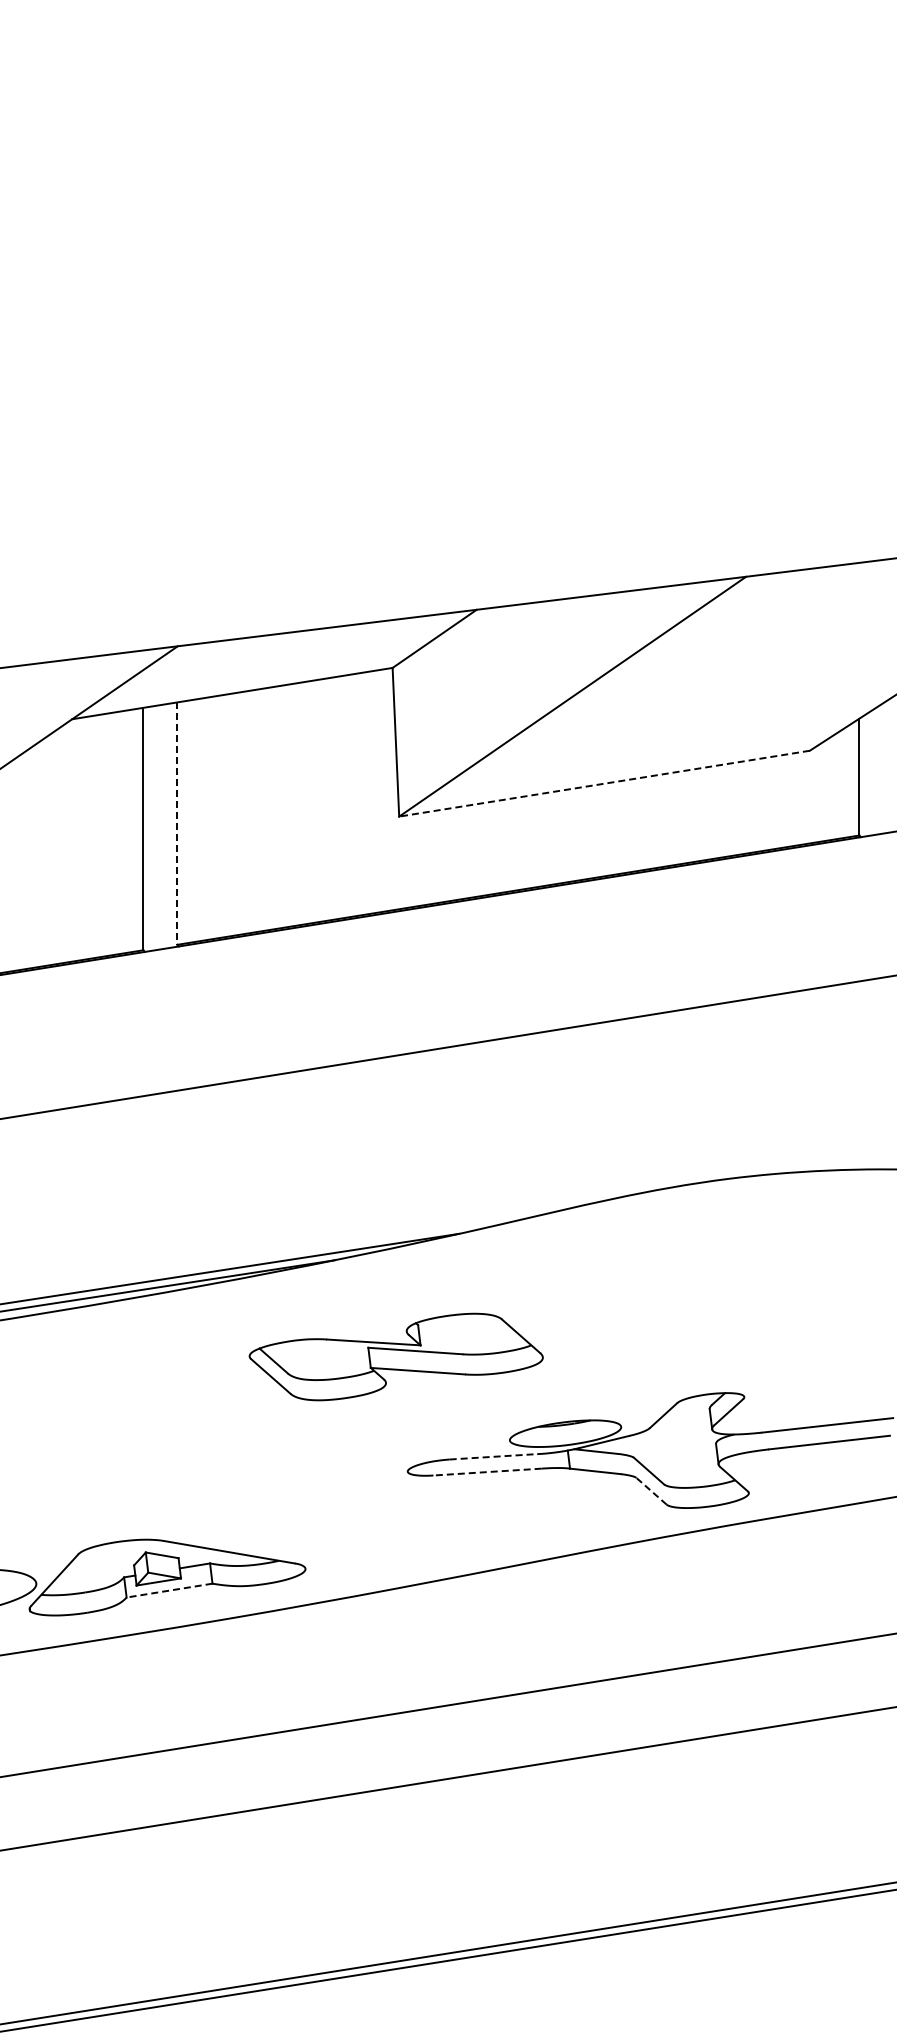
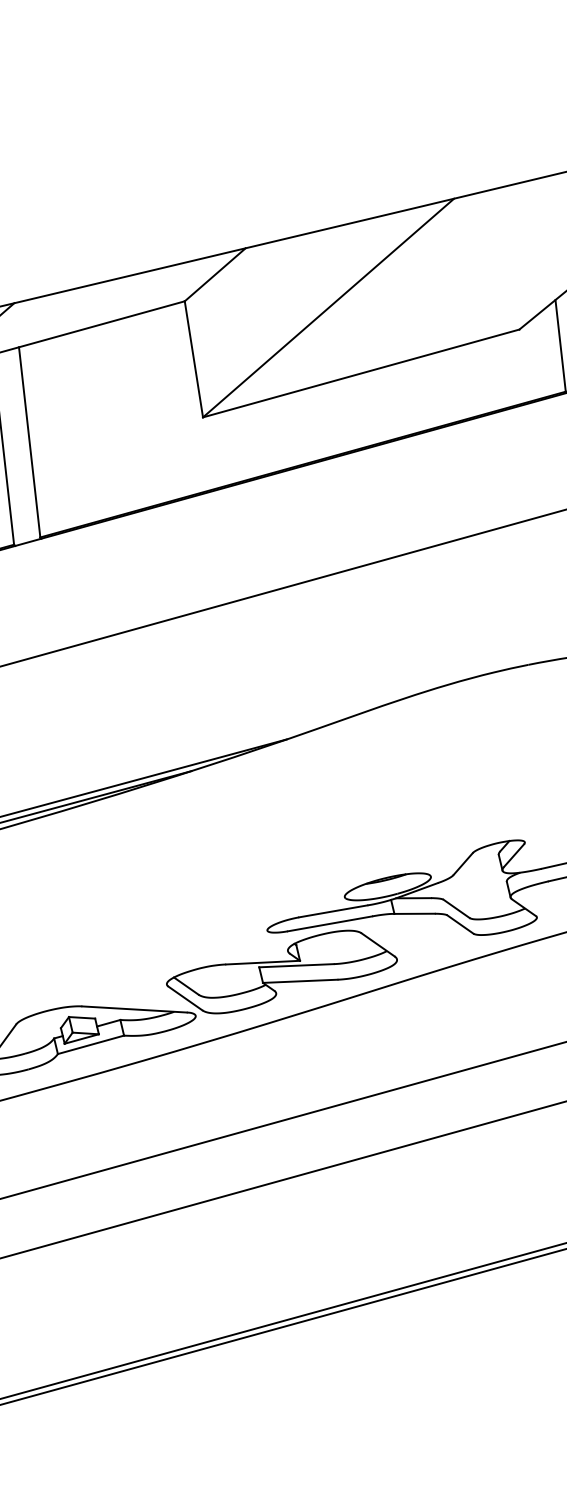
line: (604, 783) -> (361, 373), dashed -> solid
line: (177, 824) -> (29, 443), dashed -> solid
part: (395, 1356) -> (281, 971), moved
line: (493, 1456) -> (333, 911), dashed -> solid
line: (487, 1472) -> (330, 924), dashed -> solid
line: (651, 1490) -> (460, 923), dashed -> solid
line: (169, 1590) -> (90, 1044), dashed -> solid

